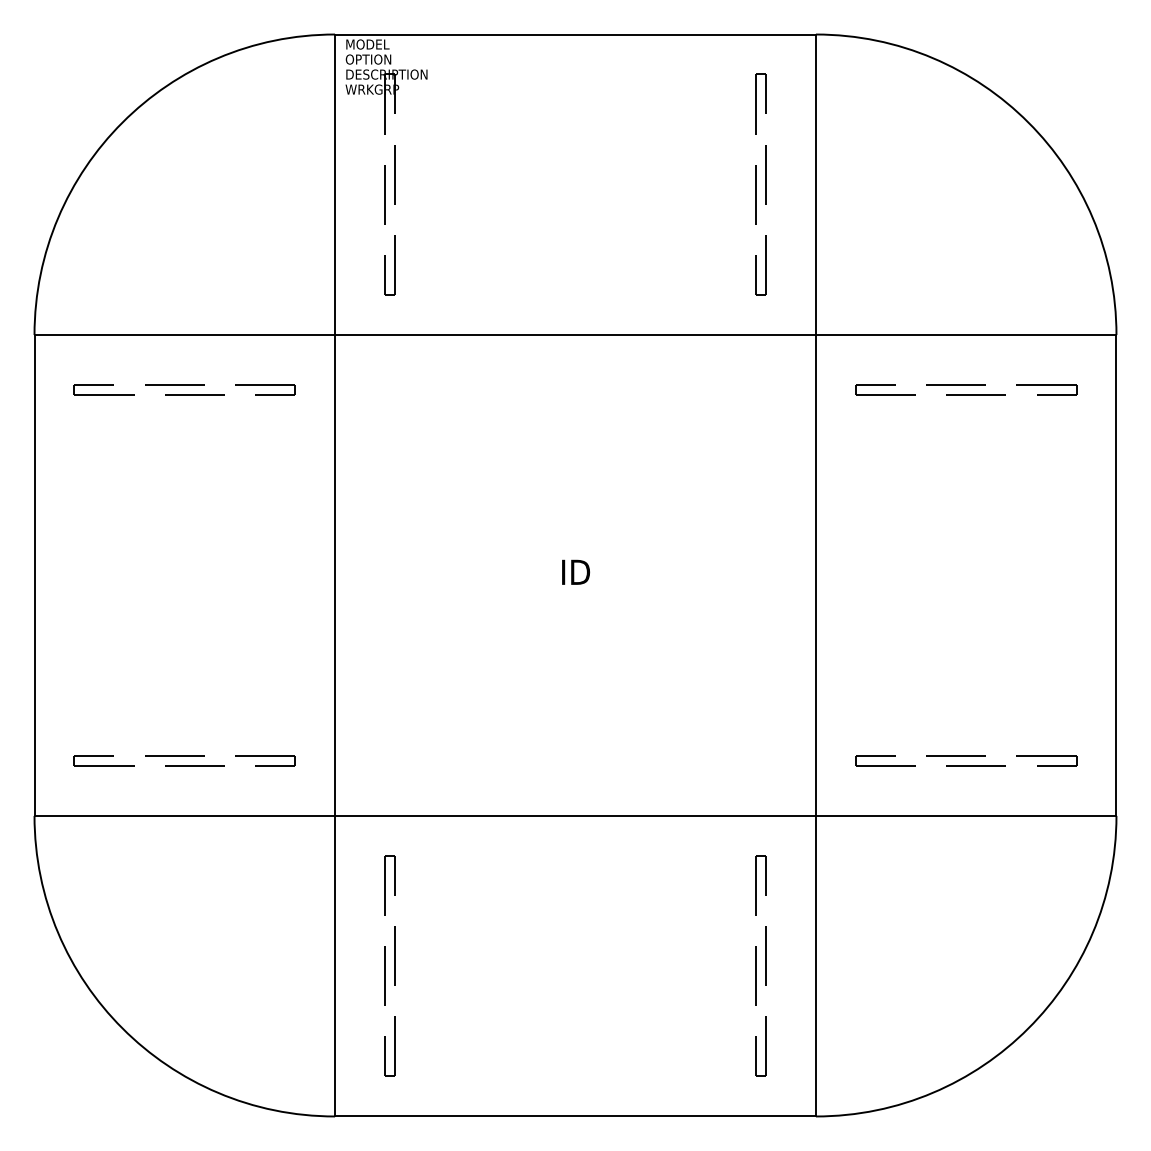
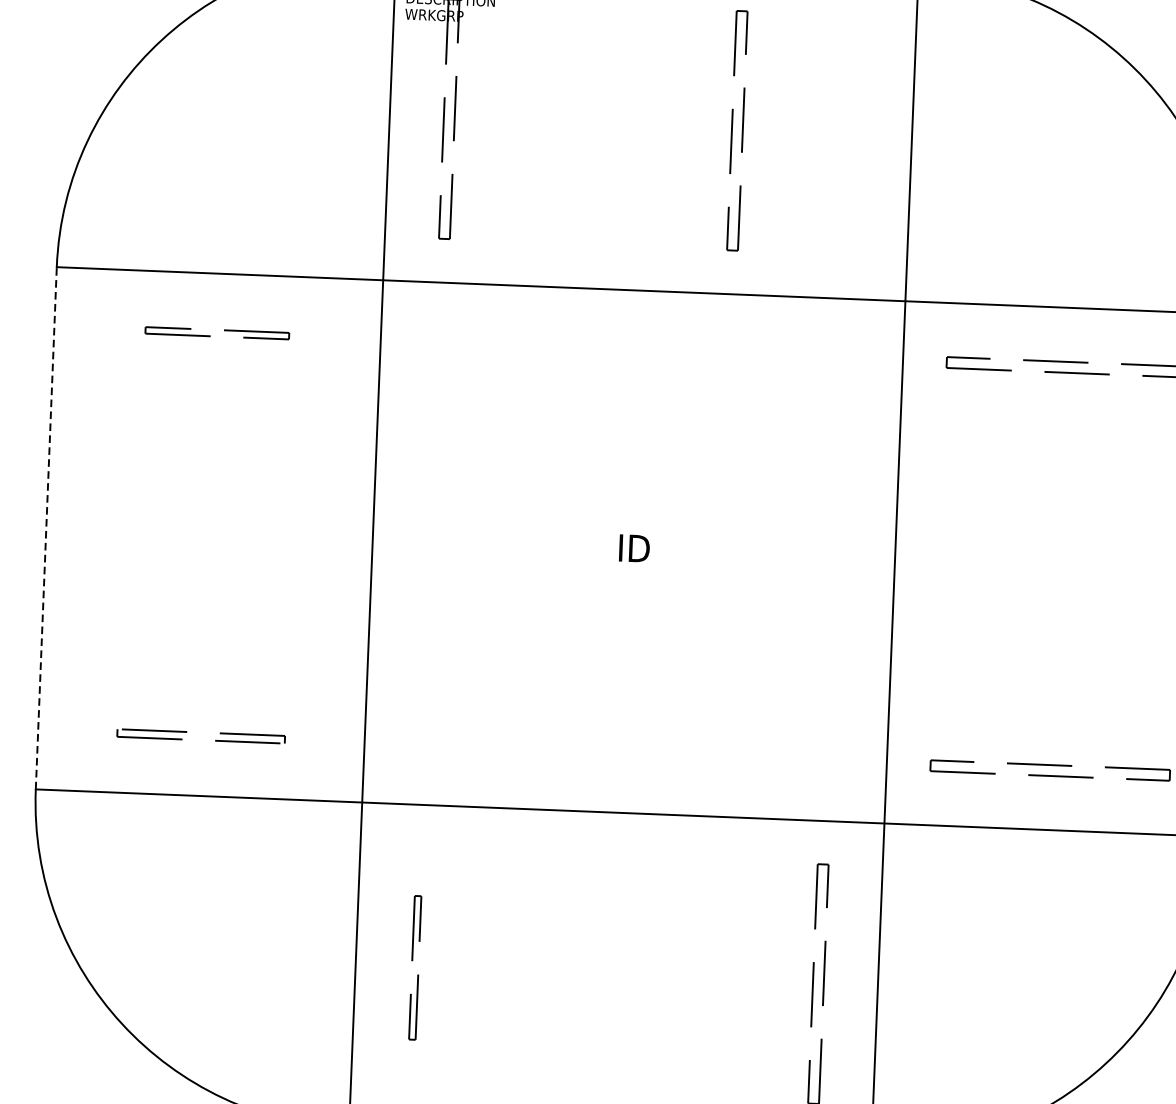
part: (760, 184) -> (736, 130), moved
part: (184, 389) -> (217, 332), size x0.6
line: (34, 575) -> (46, 528), solid -> dashed
part: (184, 760) -> (201, 735), size x0.7
part: (389, 965) -> (414, 967), size x0.6

